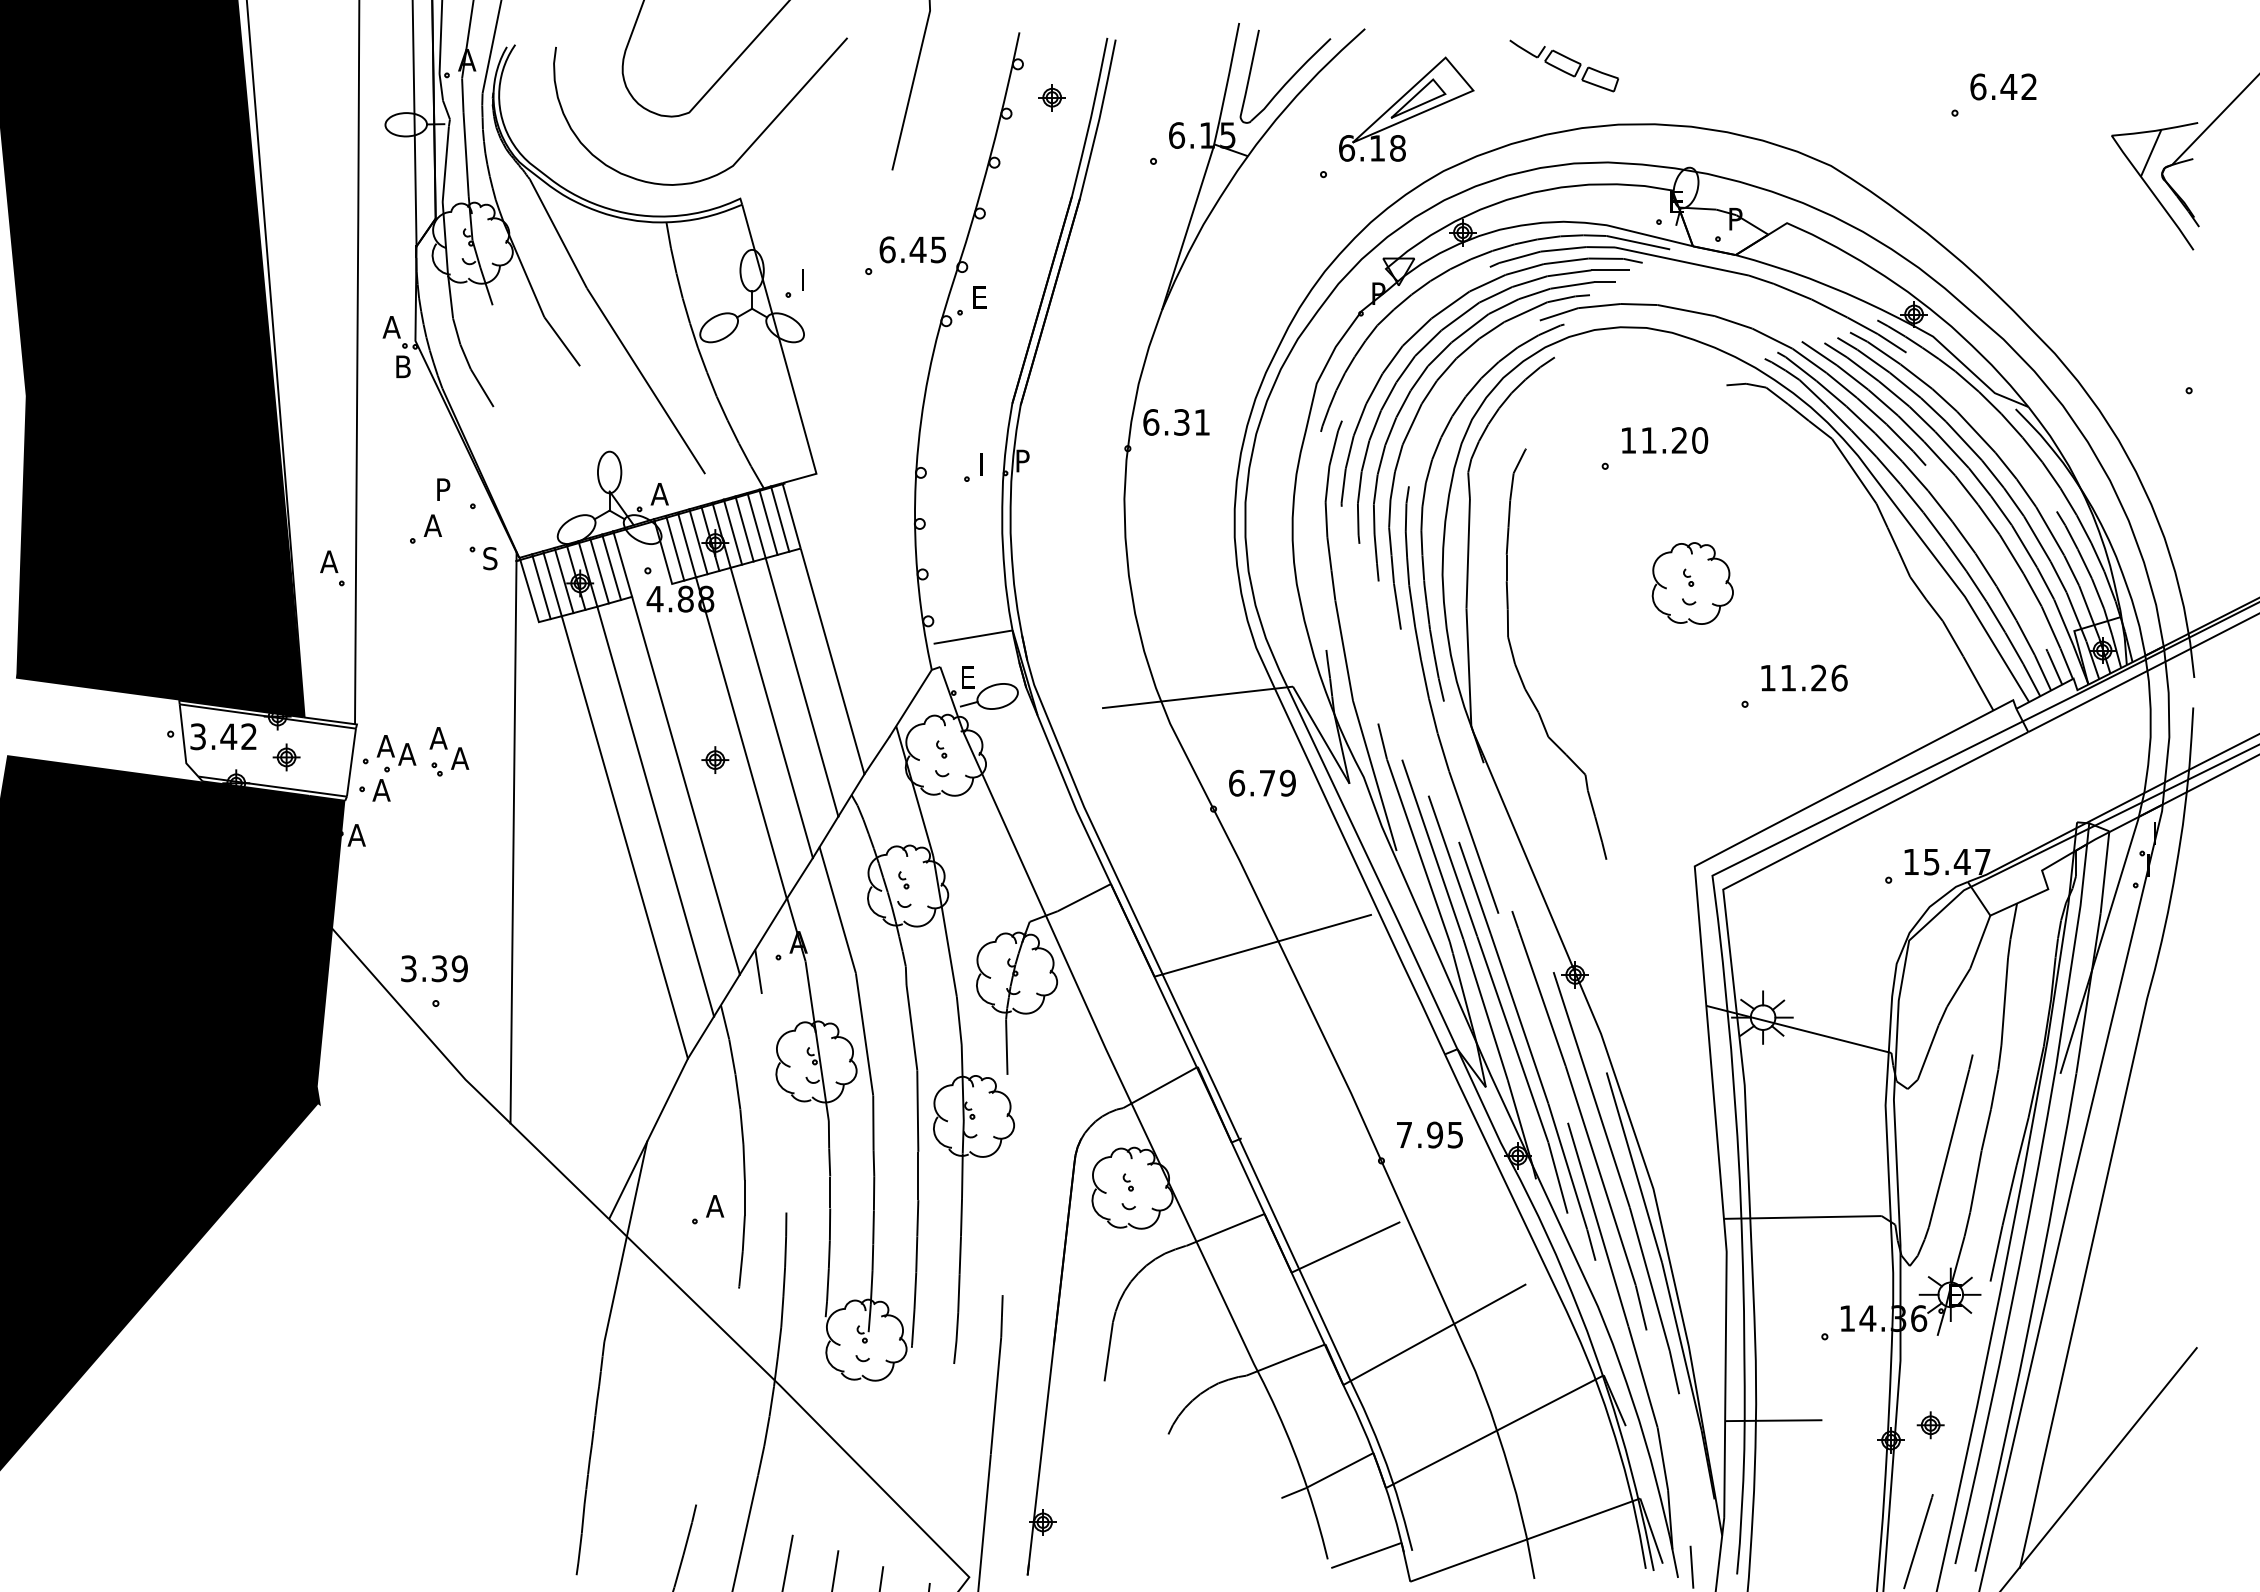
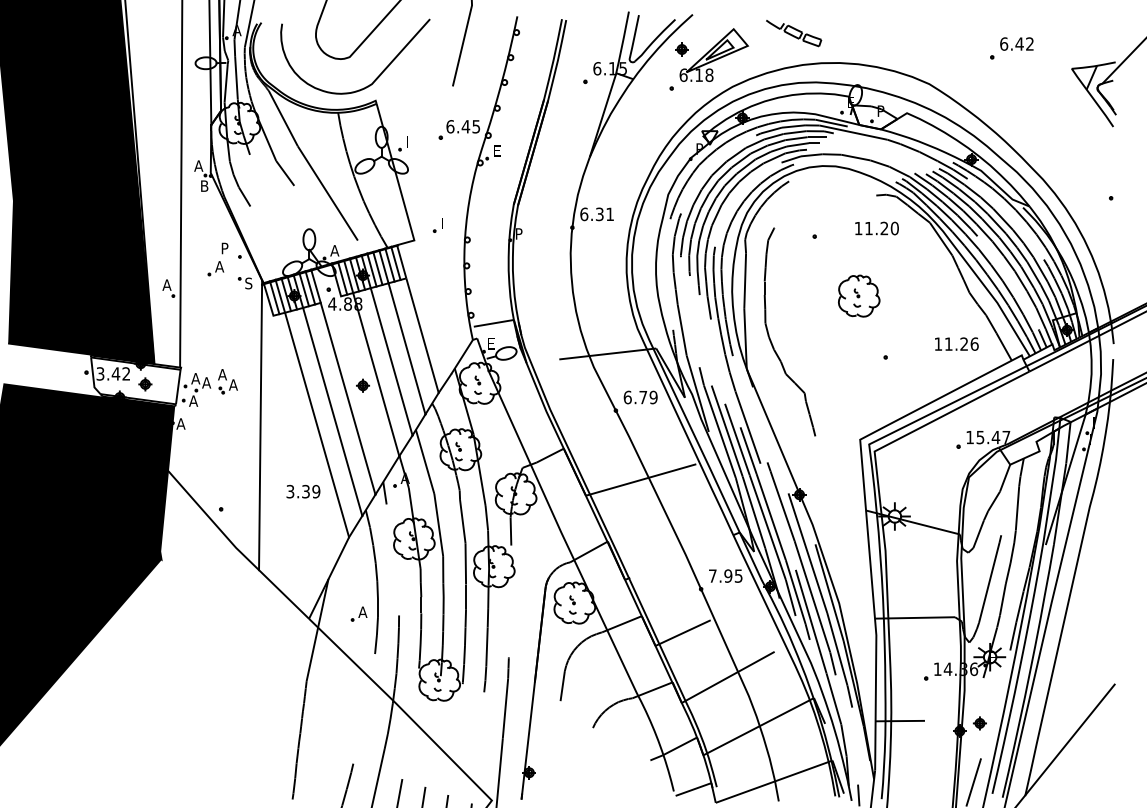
part: (1051, 97) -> (681, 49), moved
text: (1663, 440) -> (876, 228), moved
part: (972, 467) -> (437, 225), moved
text: (1803, 676) -> (956, 343), moved
text: (434, 968) -> (303, 491), moved

